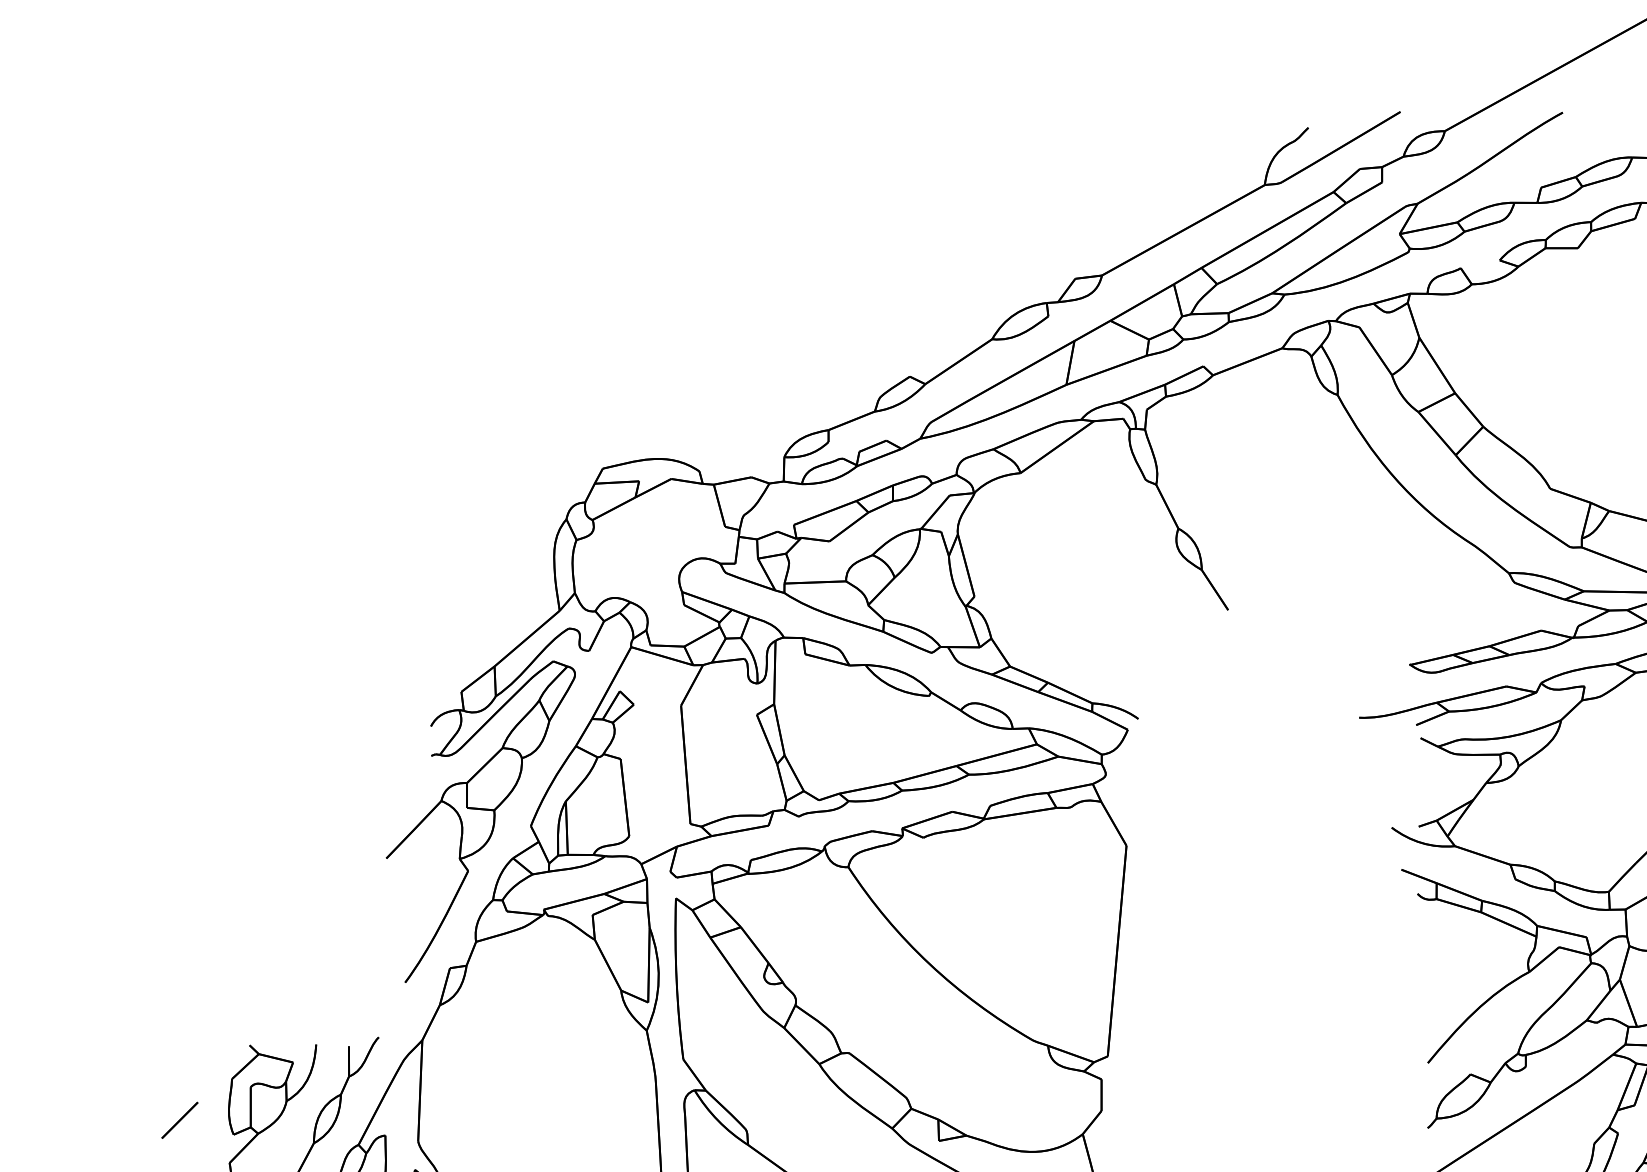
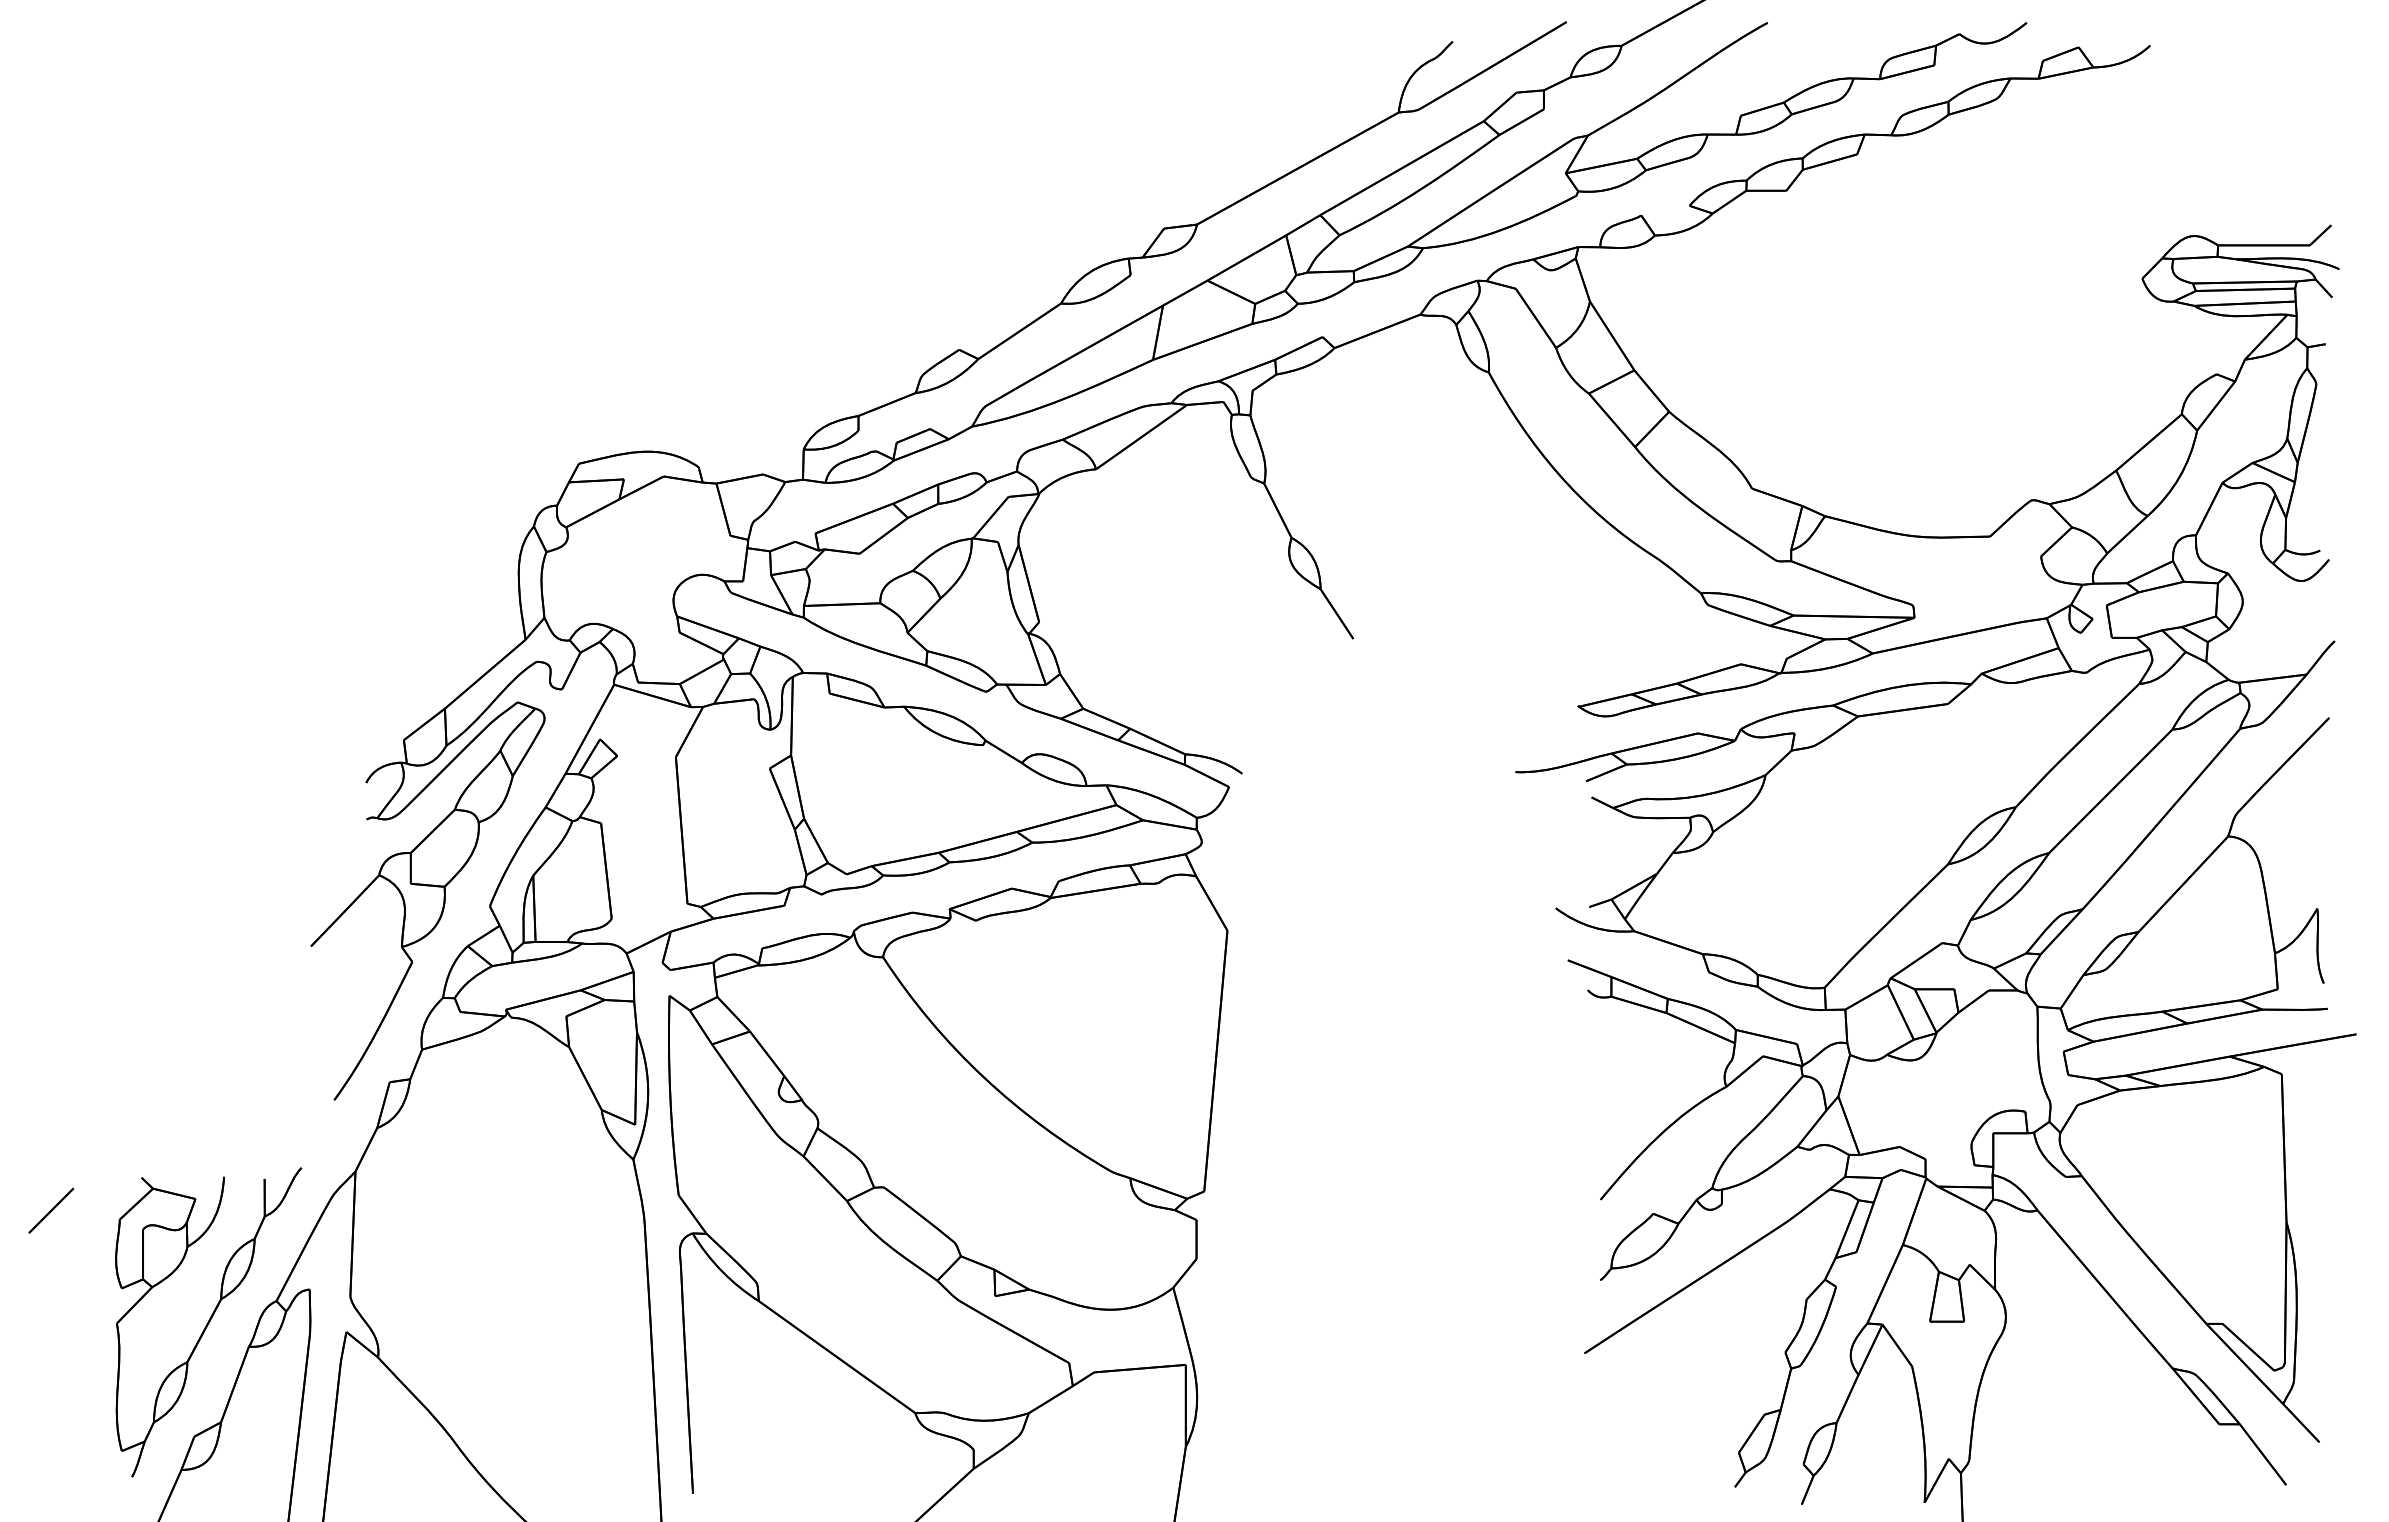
line: (180, 1120) -> (51, 1210), moved

